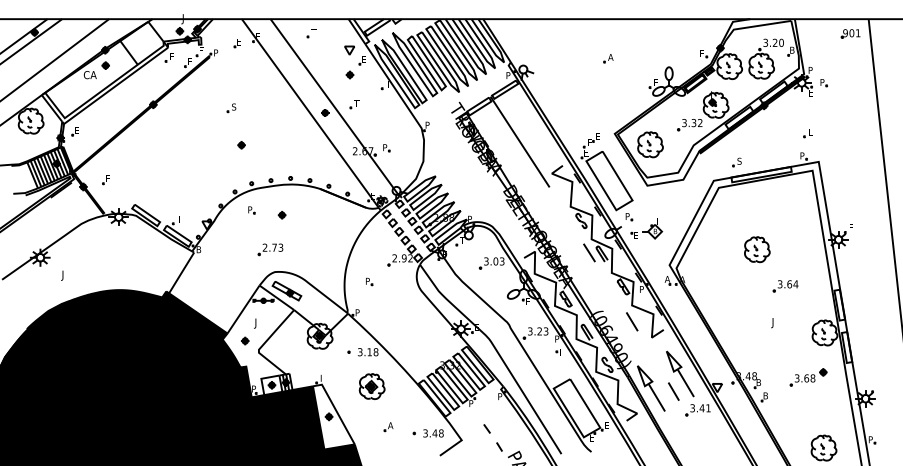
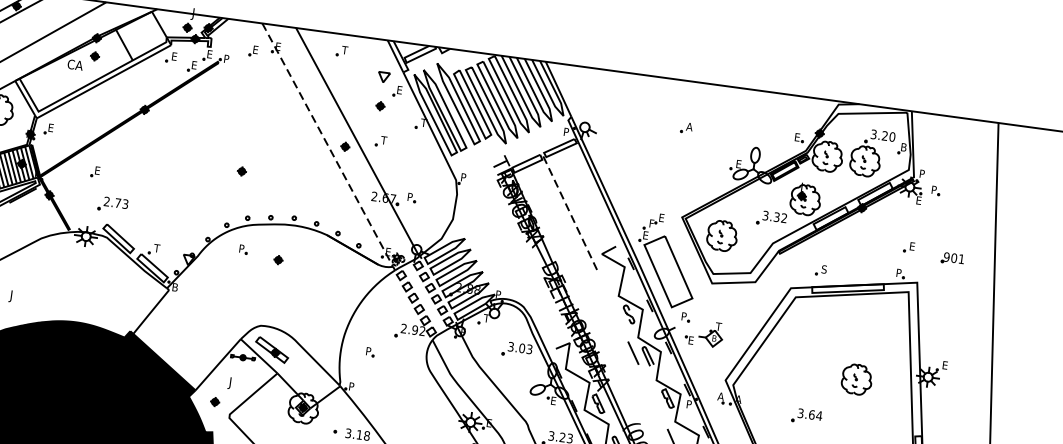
part: (850, 33) -> (952, 258), moved
part: (231, 108) -> (235, 126), removed
line: (310, 113) -> (327, 145), solid -> dashed
line: (519, 141) -> (568, 211), solid -> dashed
part: (105, 180) -> (94, 172), moved
part: (270, 249) -> (112, 204), moved
part: (757, 249) -> (857, 379), moved
part: (785, 286) -> (806, 416), moved

